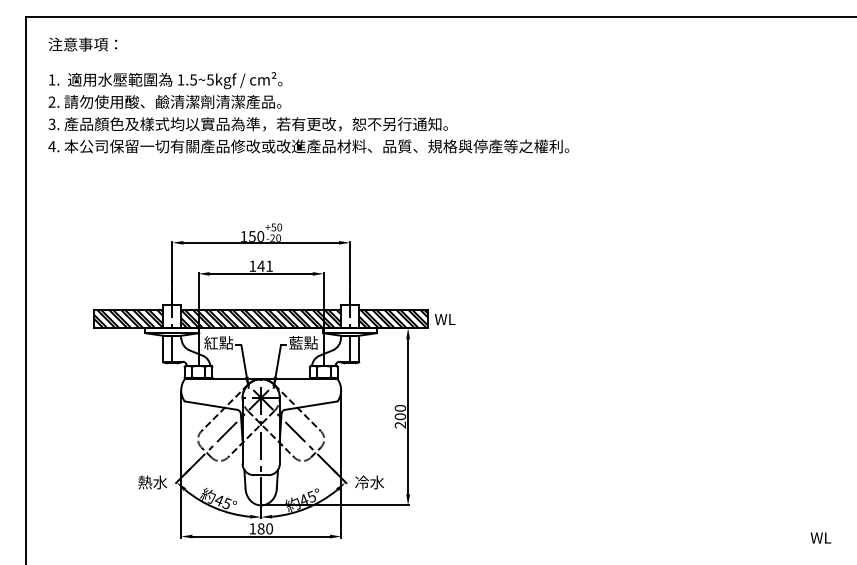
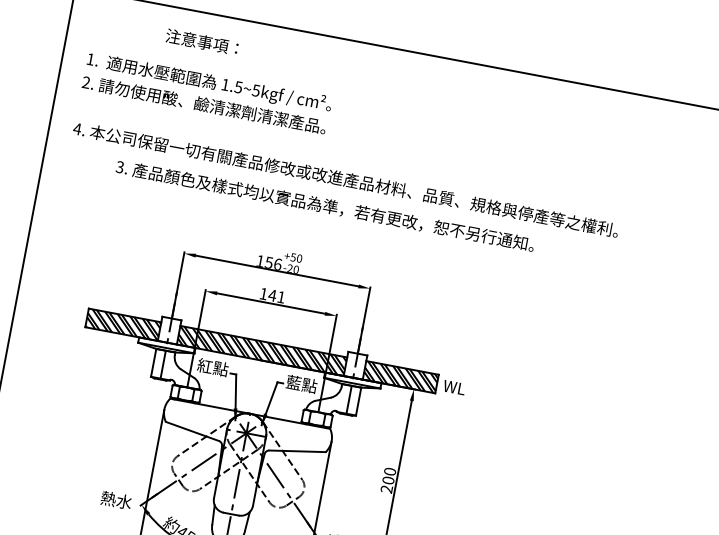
text: (82, 44) -> (201, 41), moved
text: (247, 124) -> (324, 205), moved
text: (260, 236) -> (277, 264), 150 -> 156

